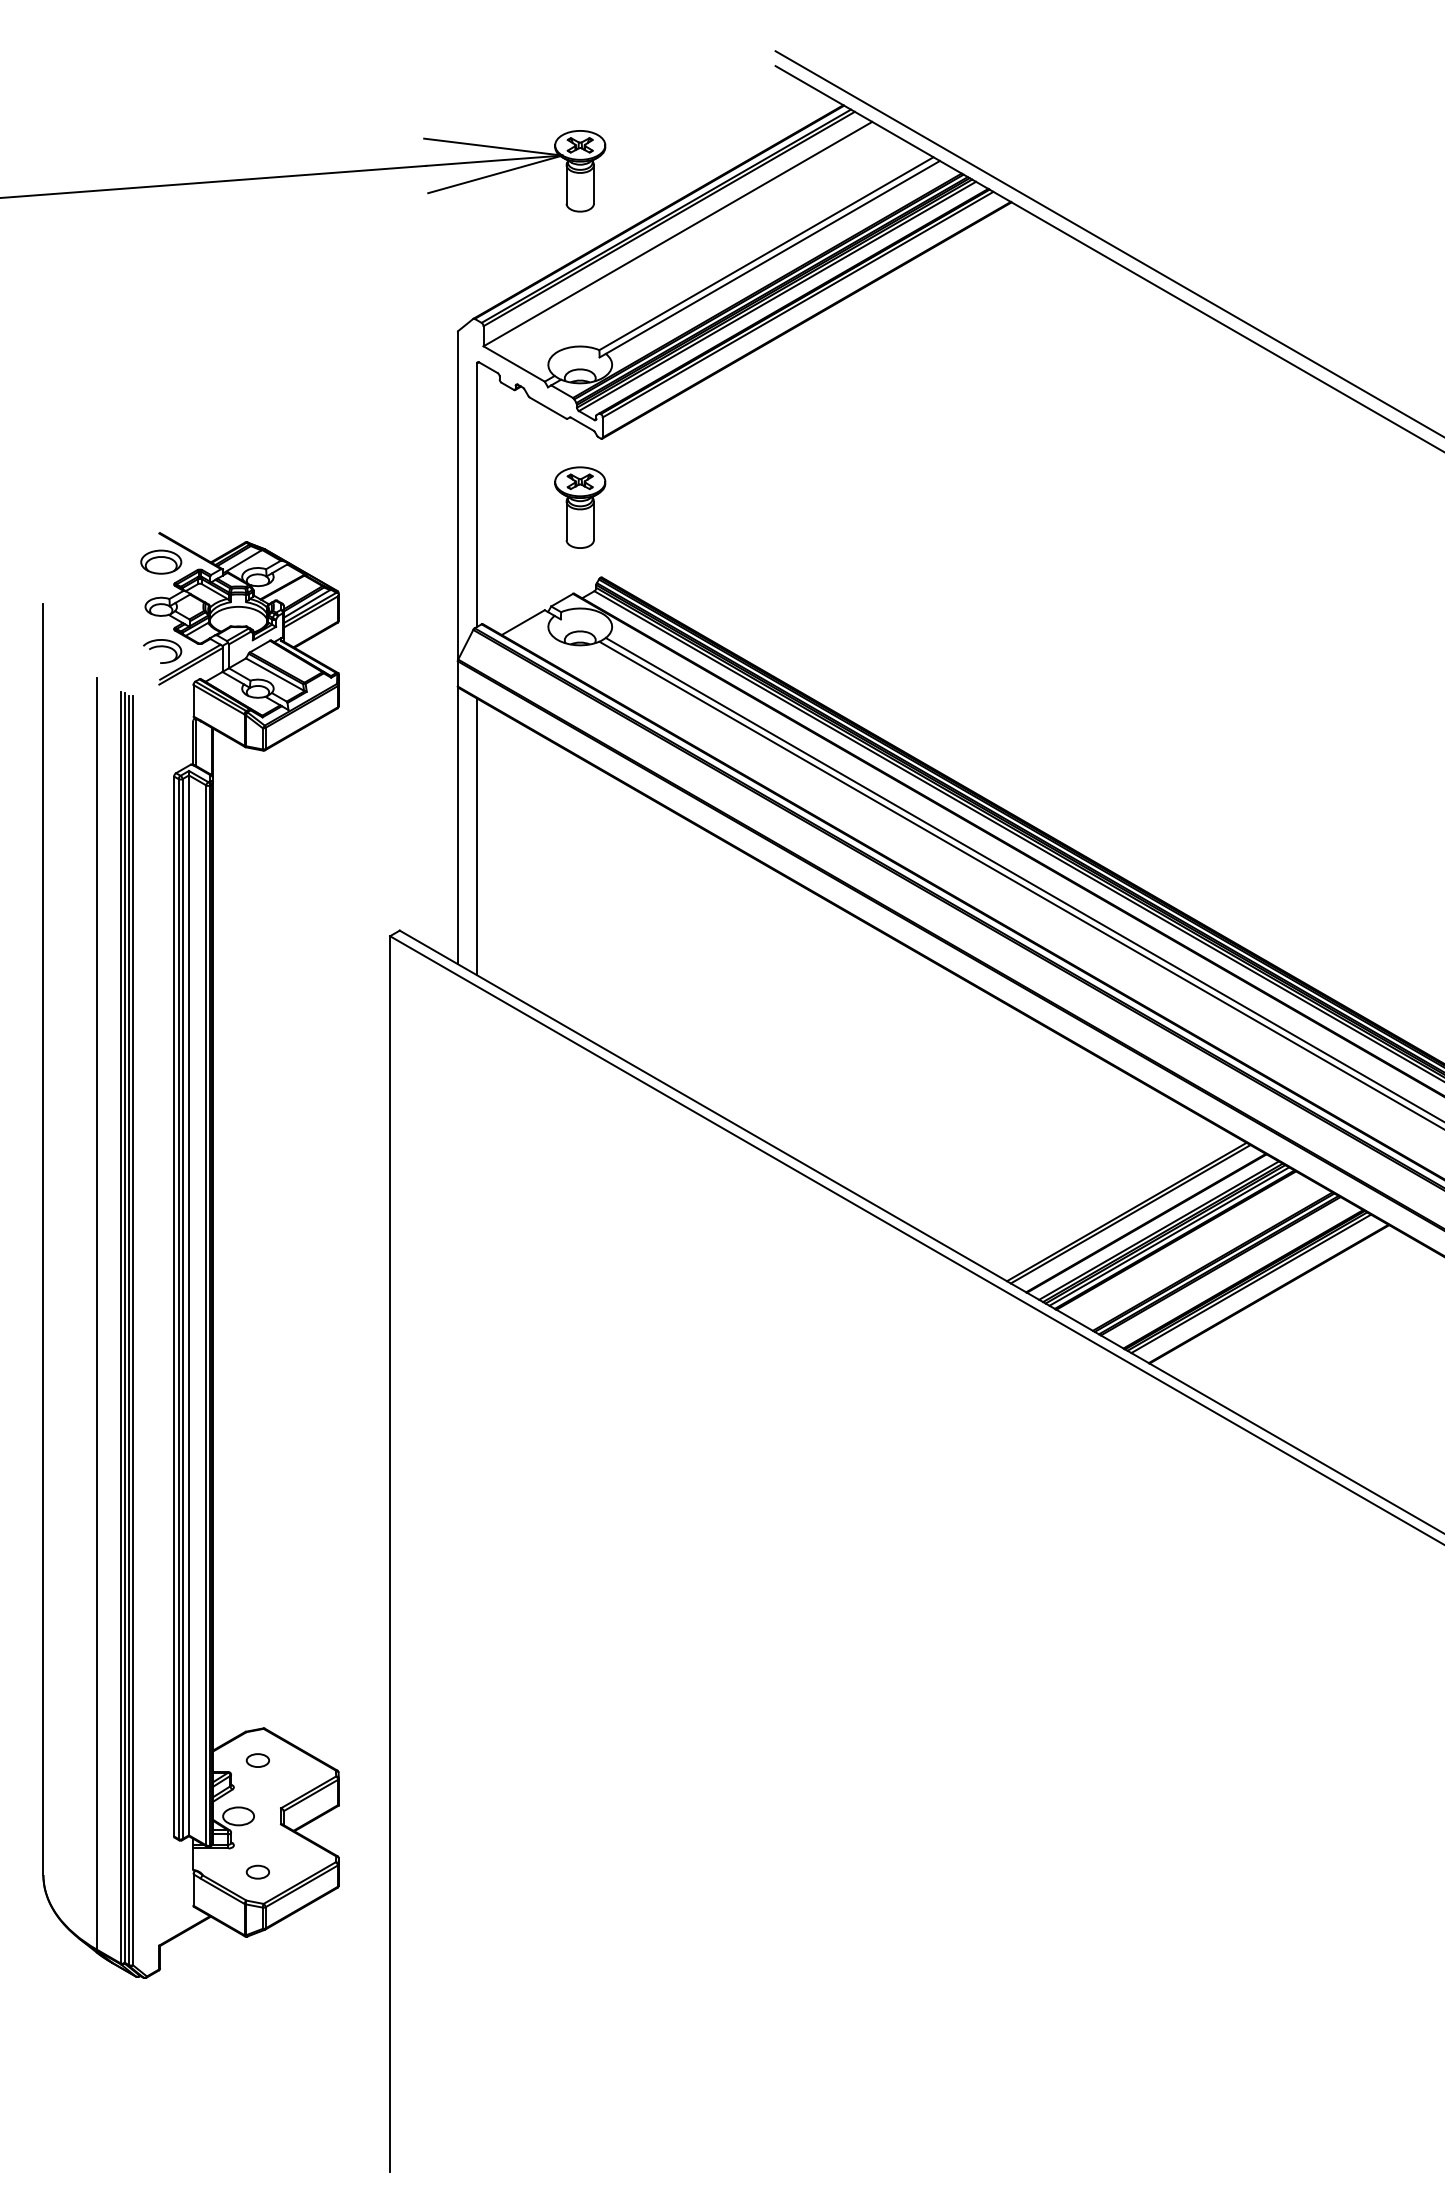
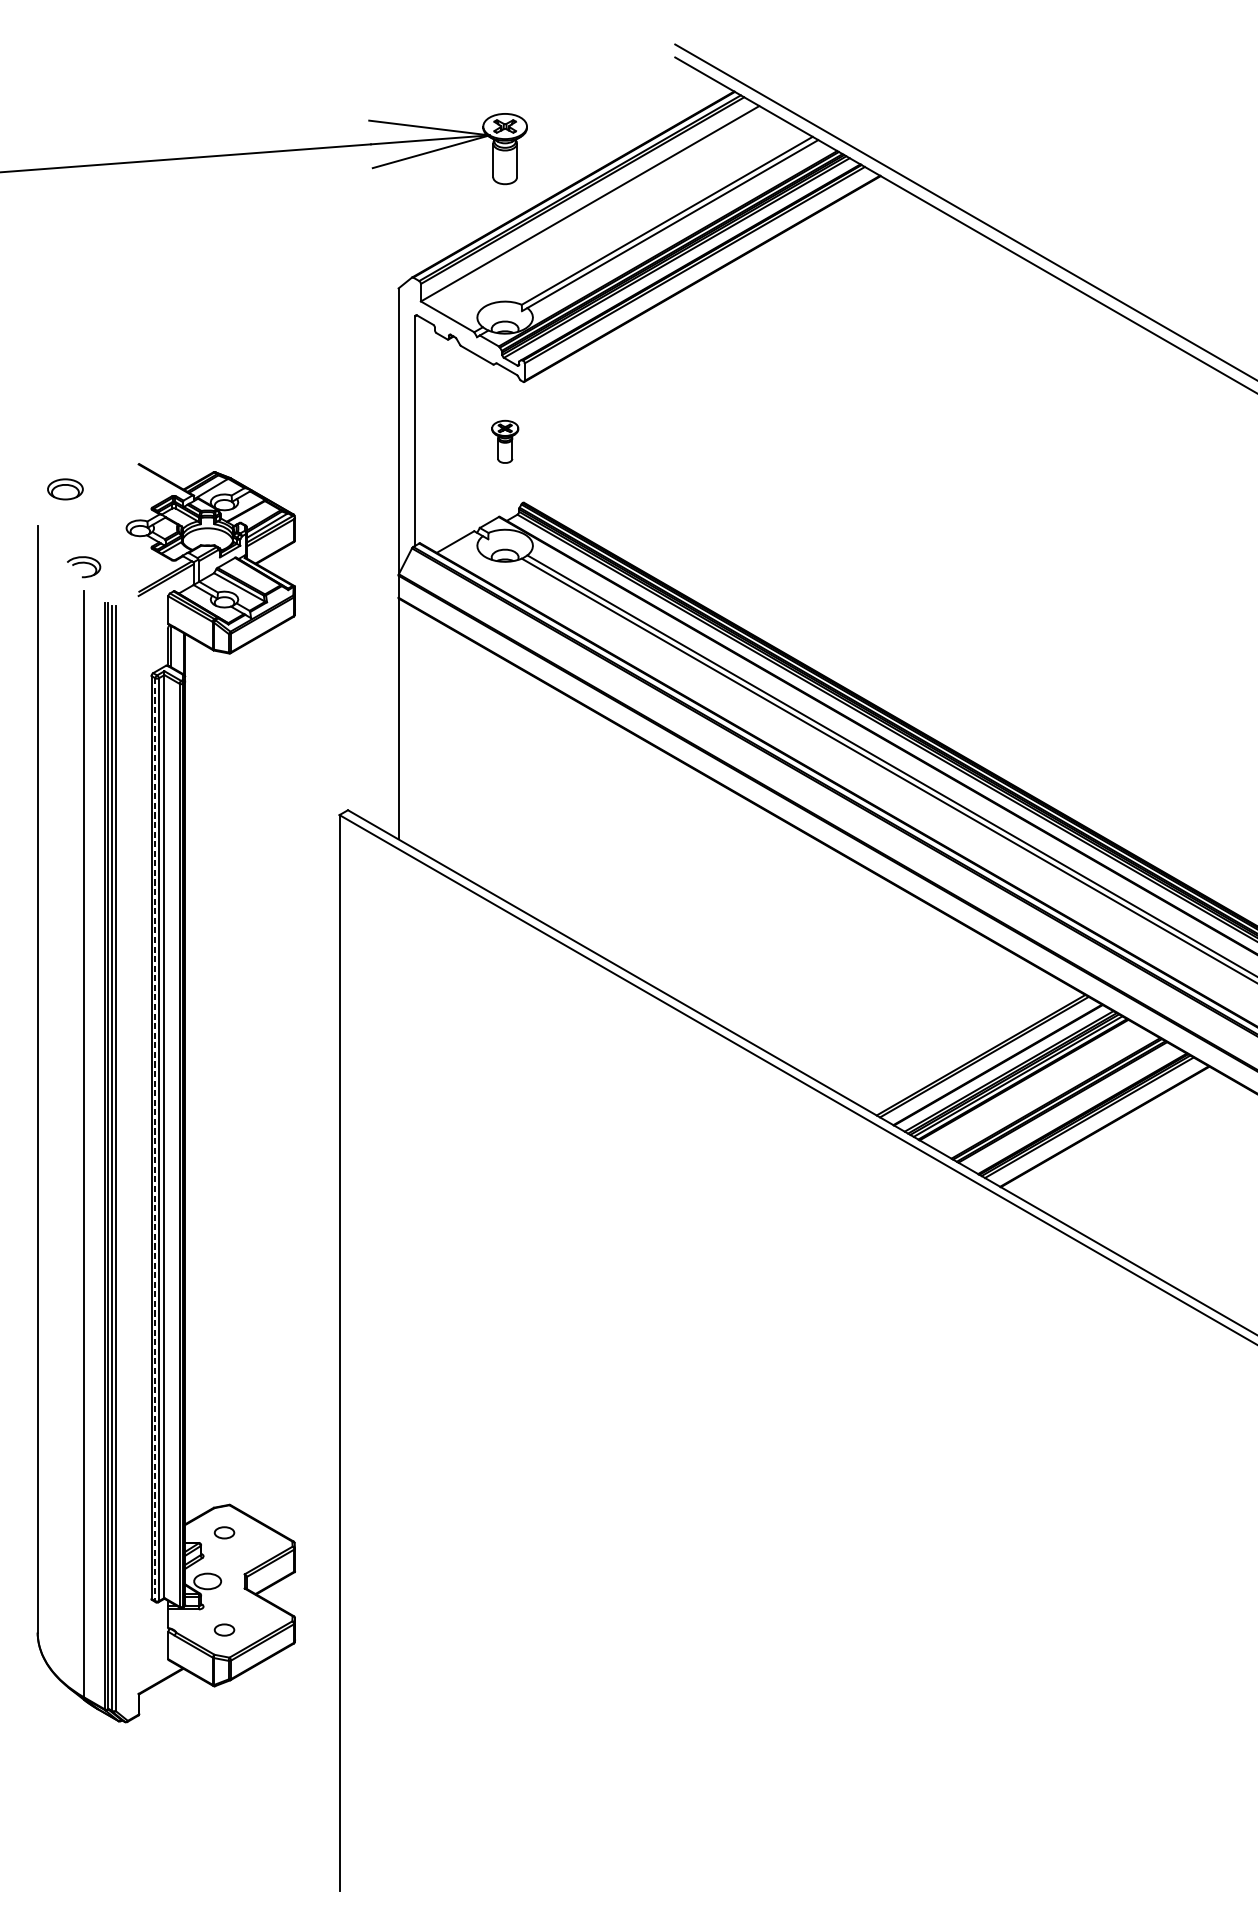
part: (580, 507) -> (505, 441), size x0.6
part: (161, 561) -> (65, 488), moved
part: (162, 651) -> (83, 567), moved
line: (477, 836) -> (415, 728), removed
line: (178, 1309) -> (155, 1140), solid -> dashed

